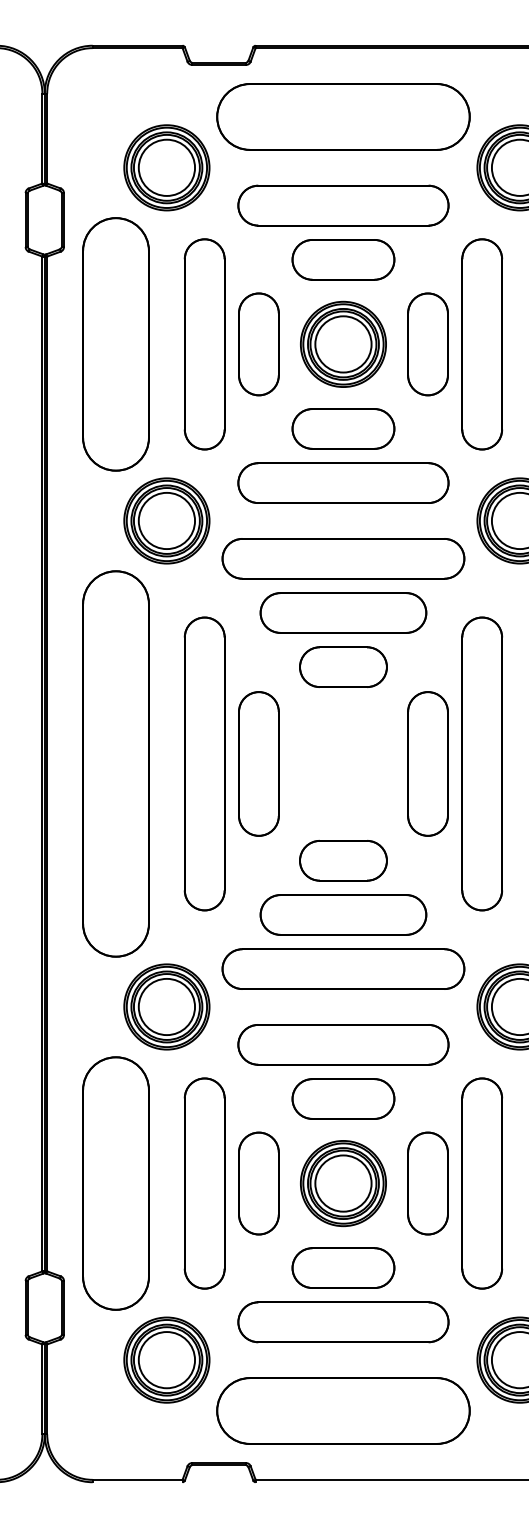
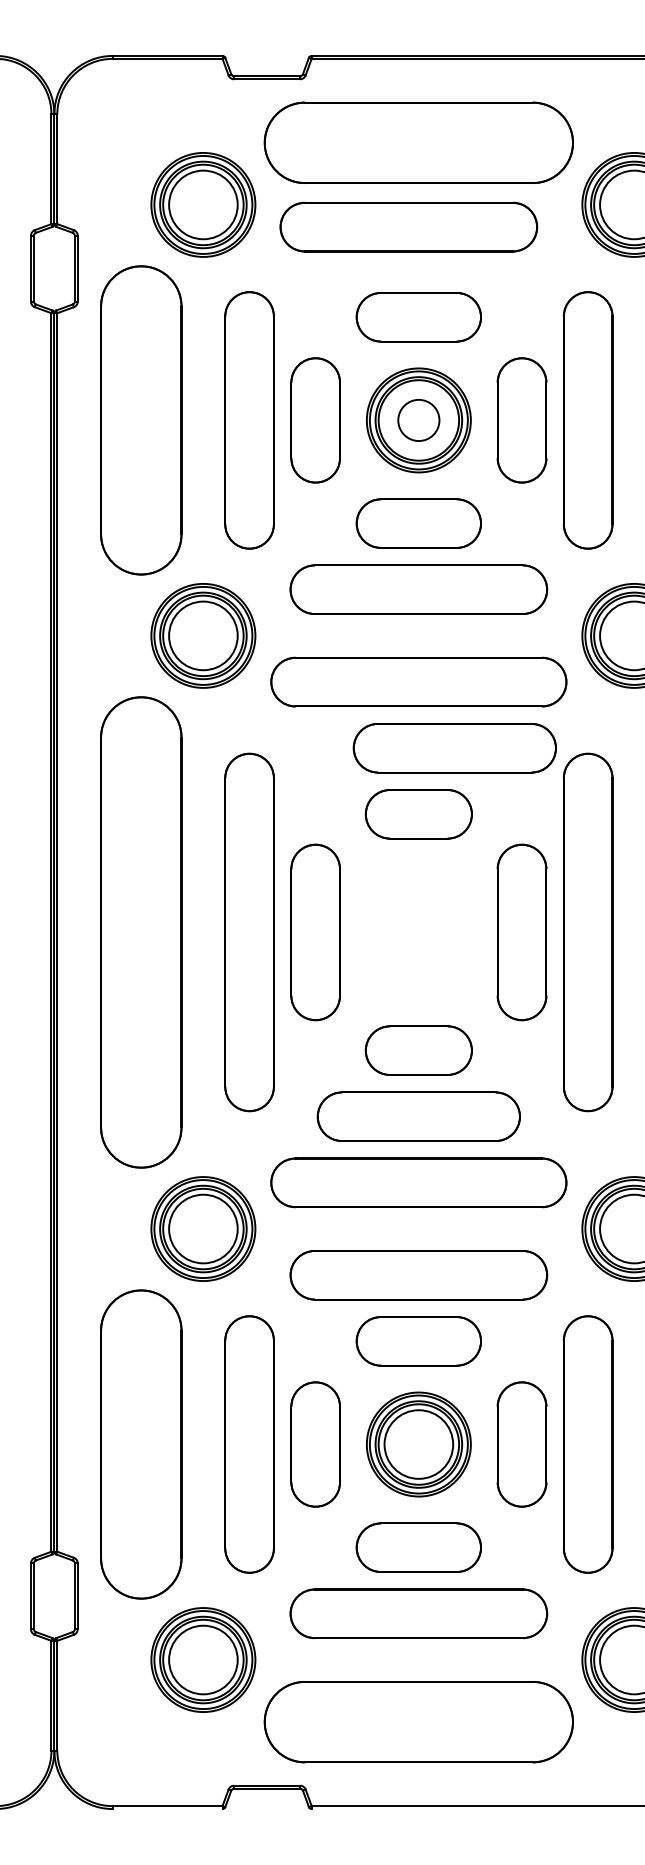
part: (343, 205) -> (408, 226), moved
circle: (343, 344) -> (418, 420), size x0.6
part: (343, 613) -> (454, 748), moved

